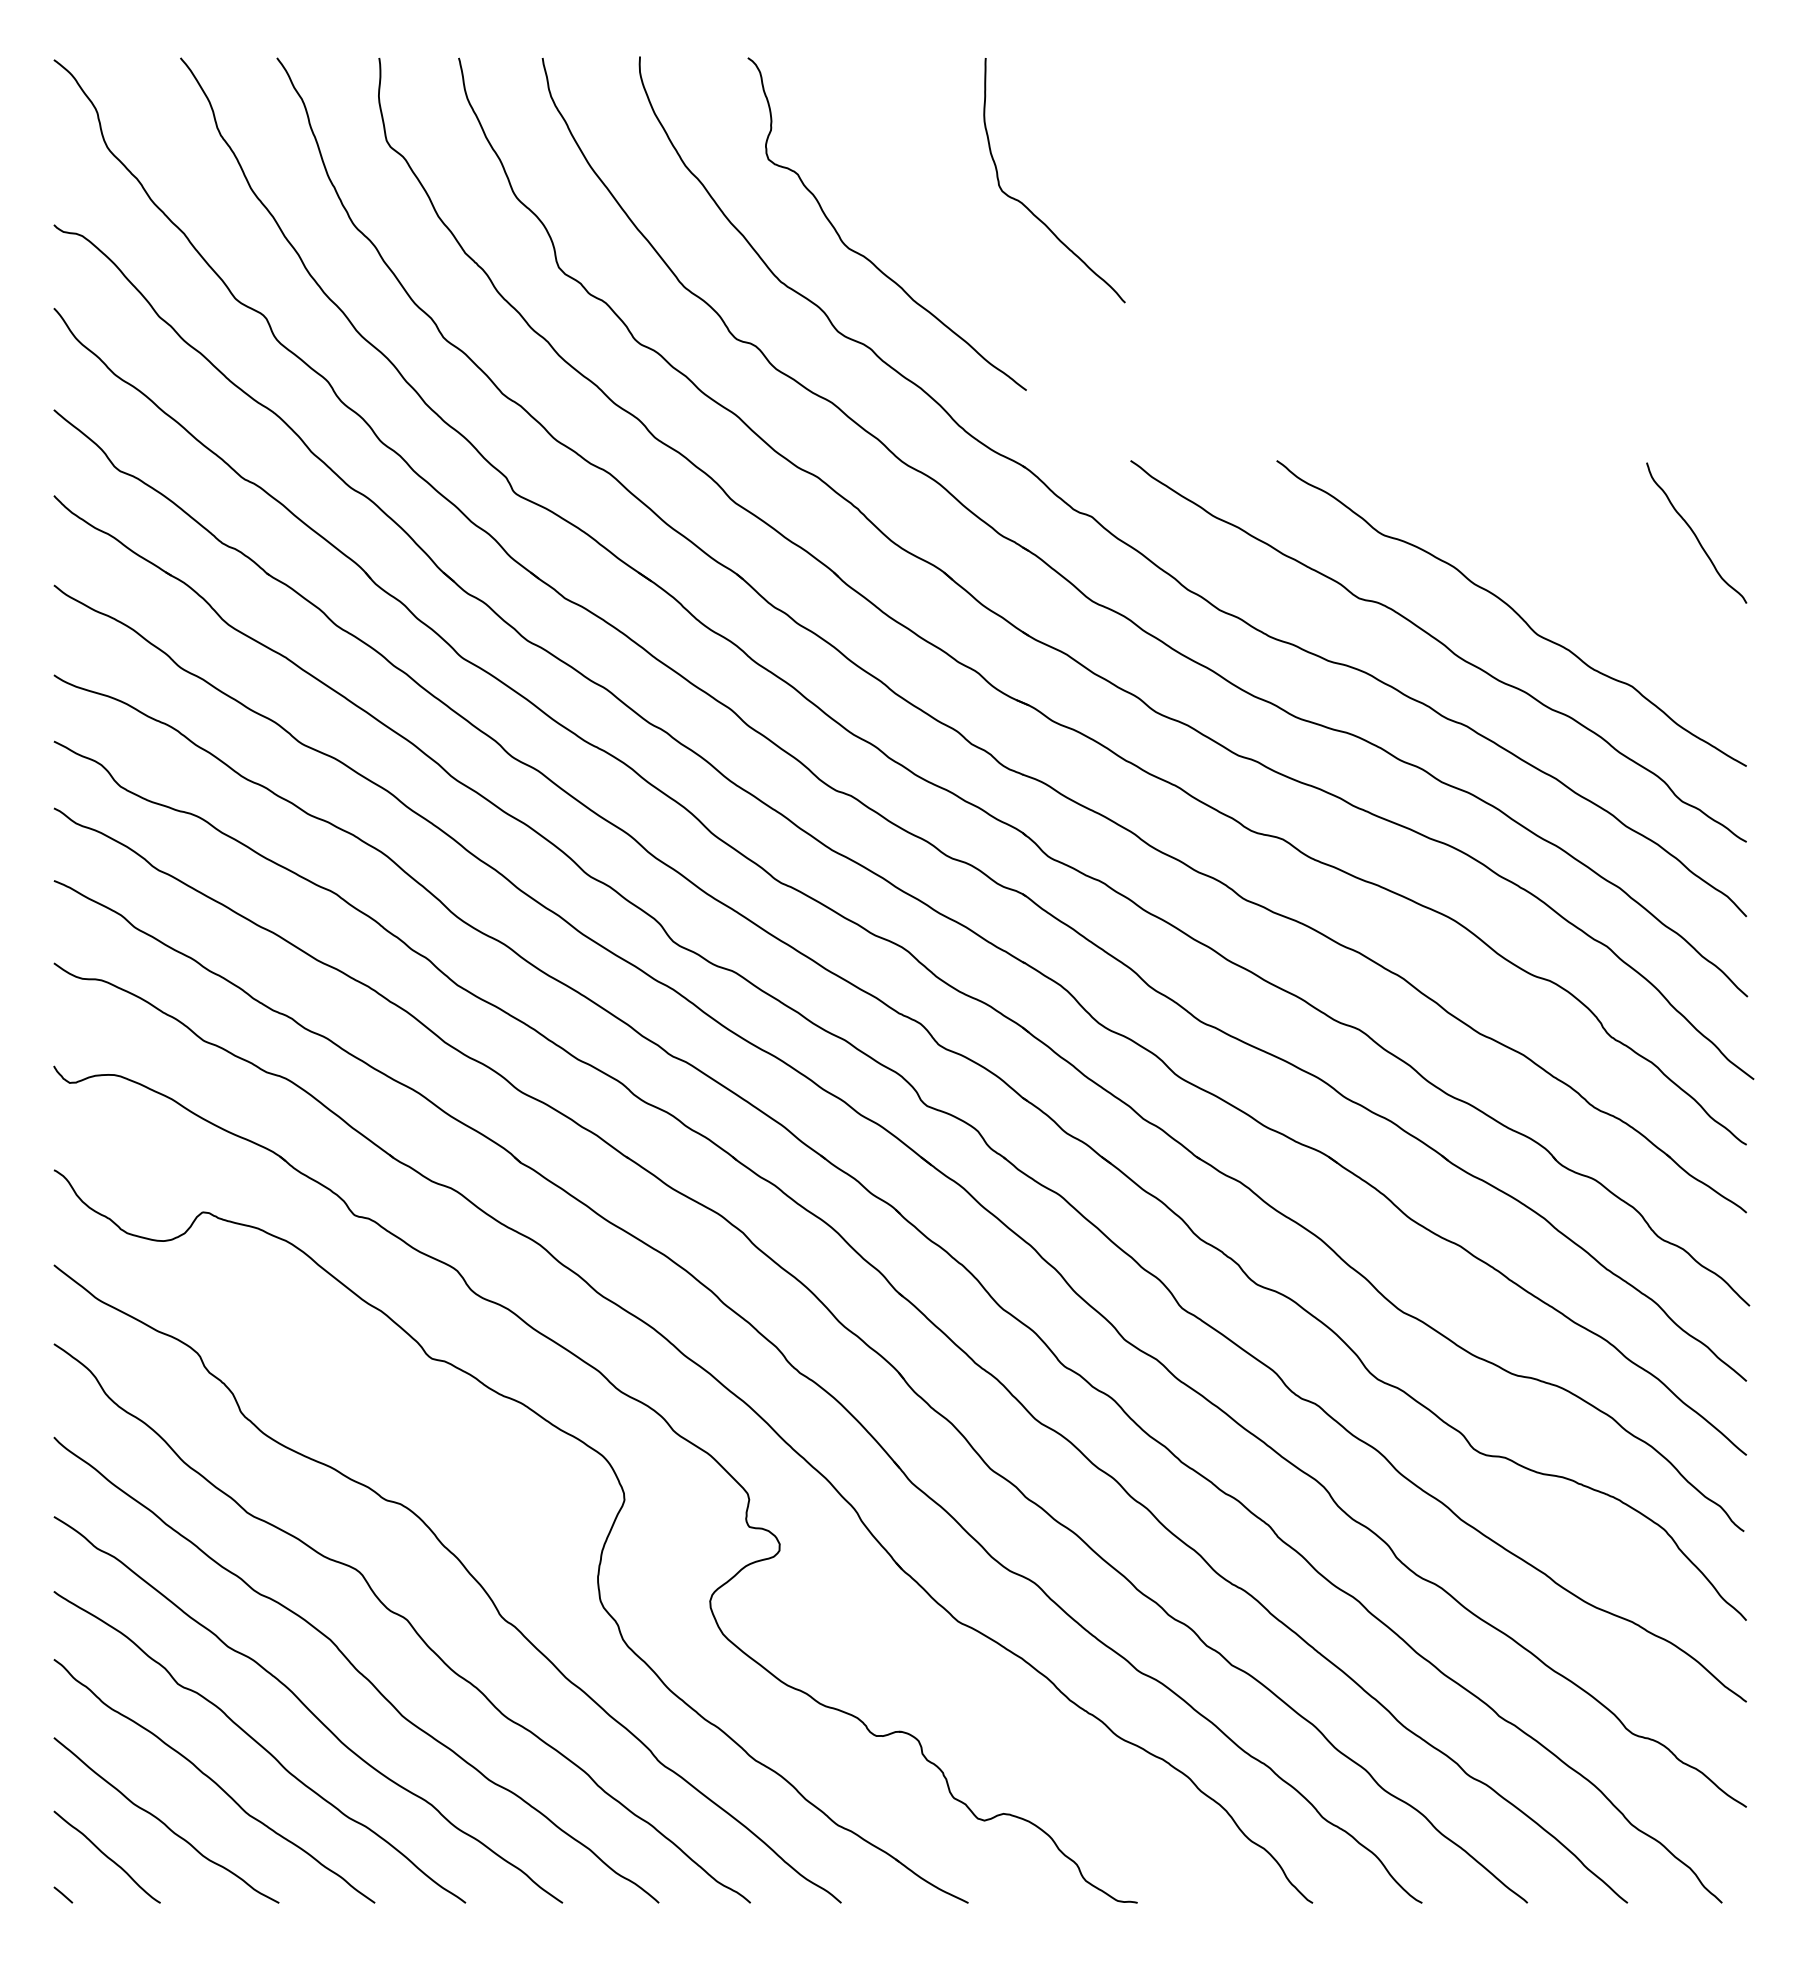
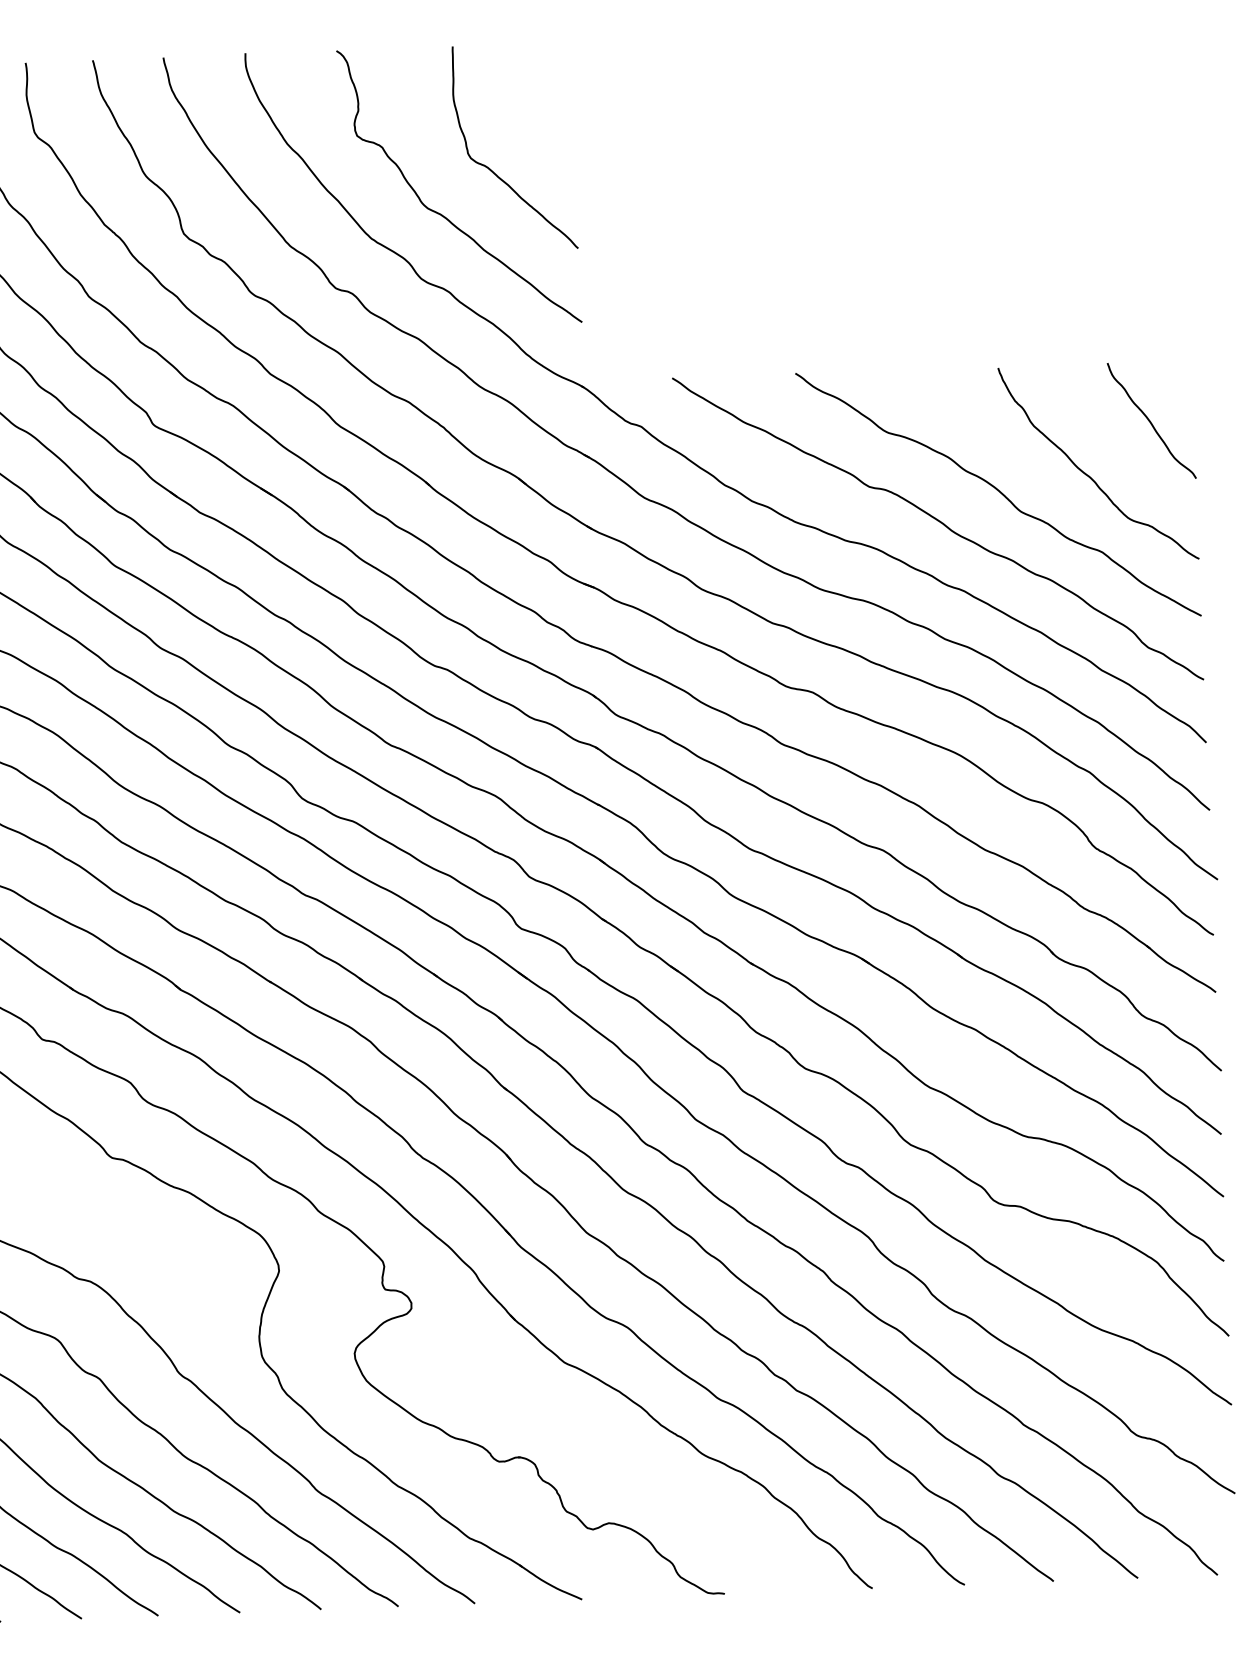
curve: (1028, 207) -> (493, 171), moved
curve: (1619, 594) -> (1088, 475), added

